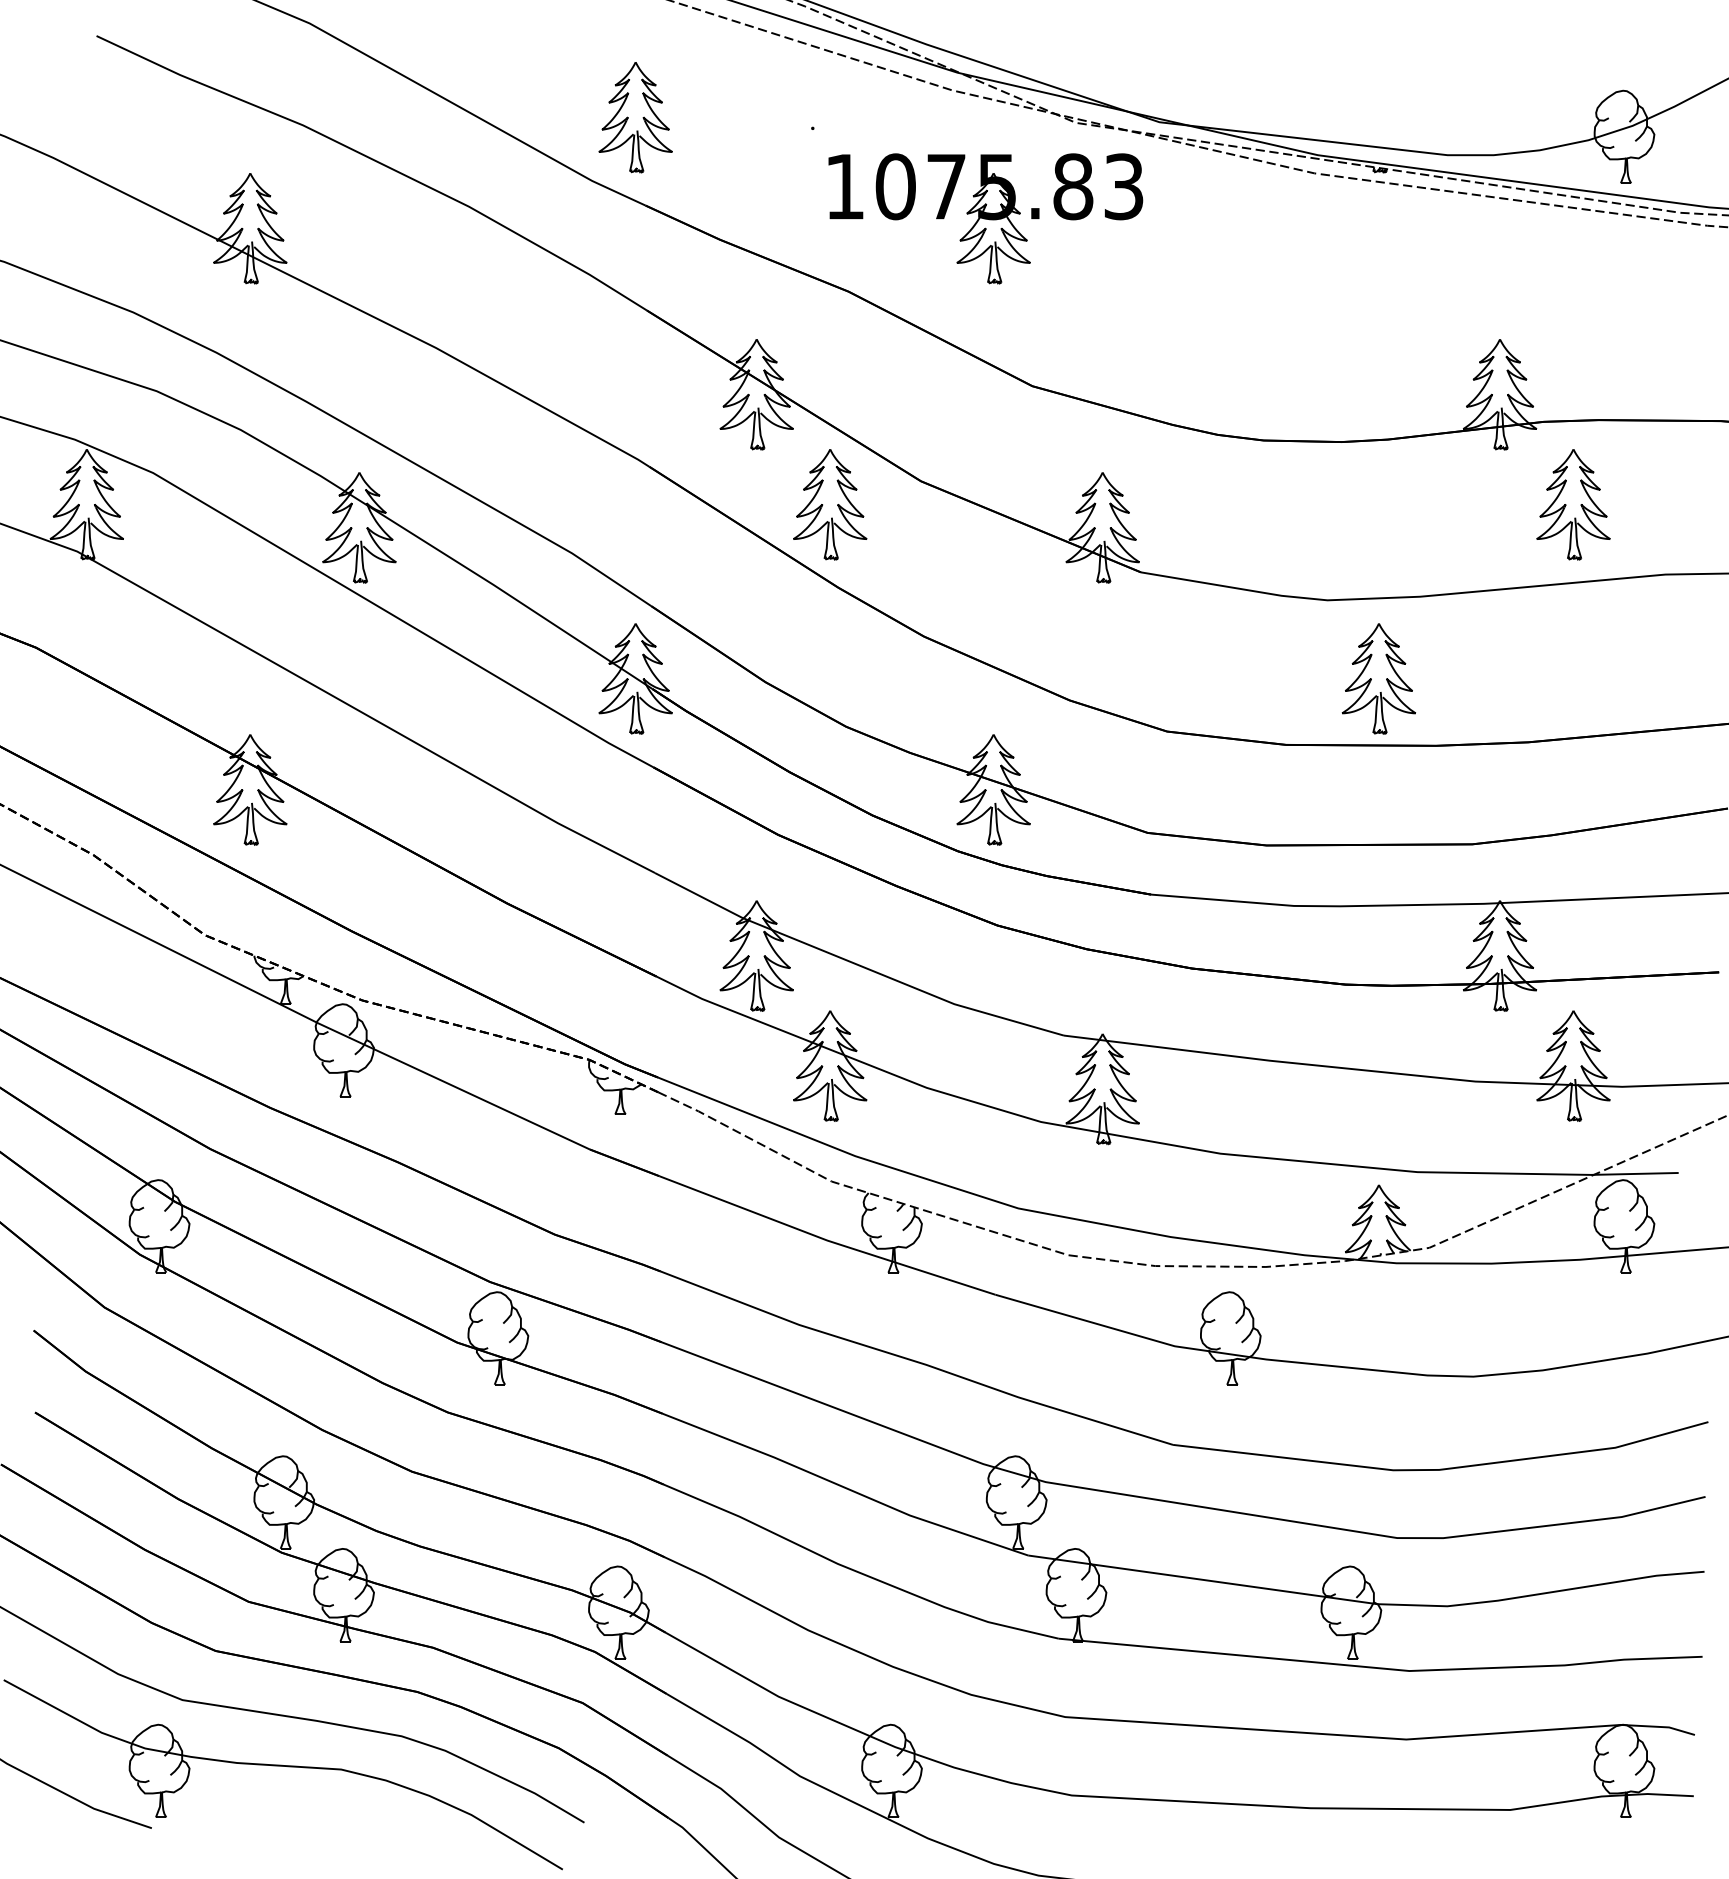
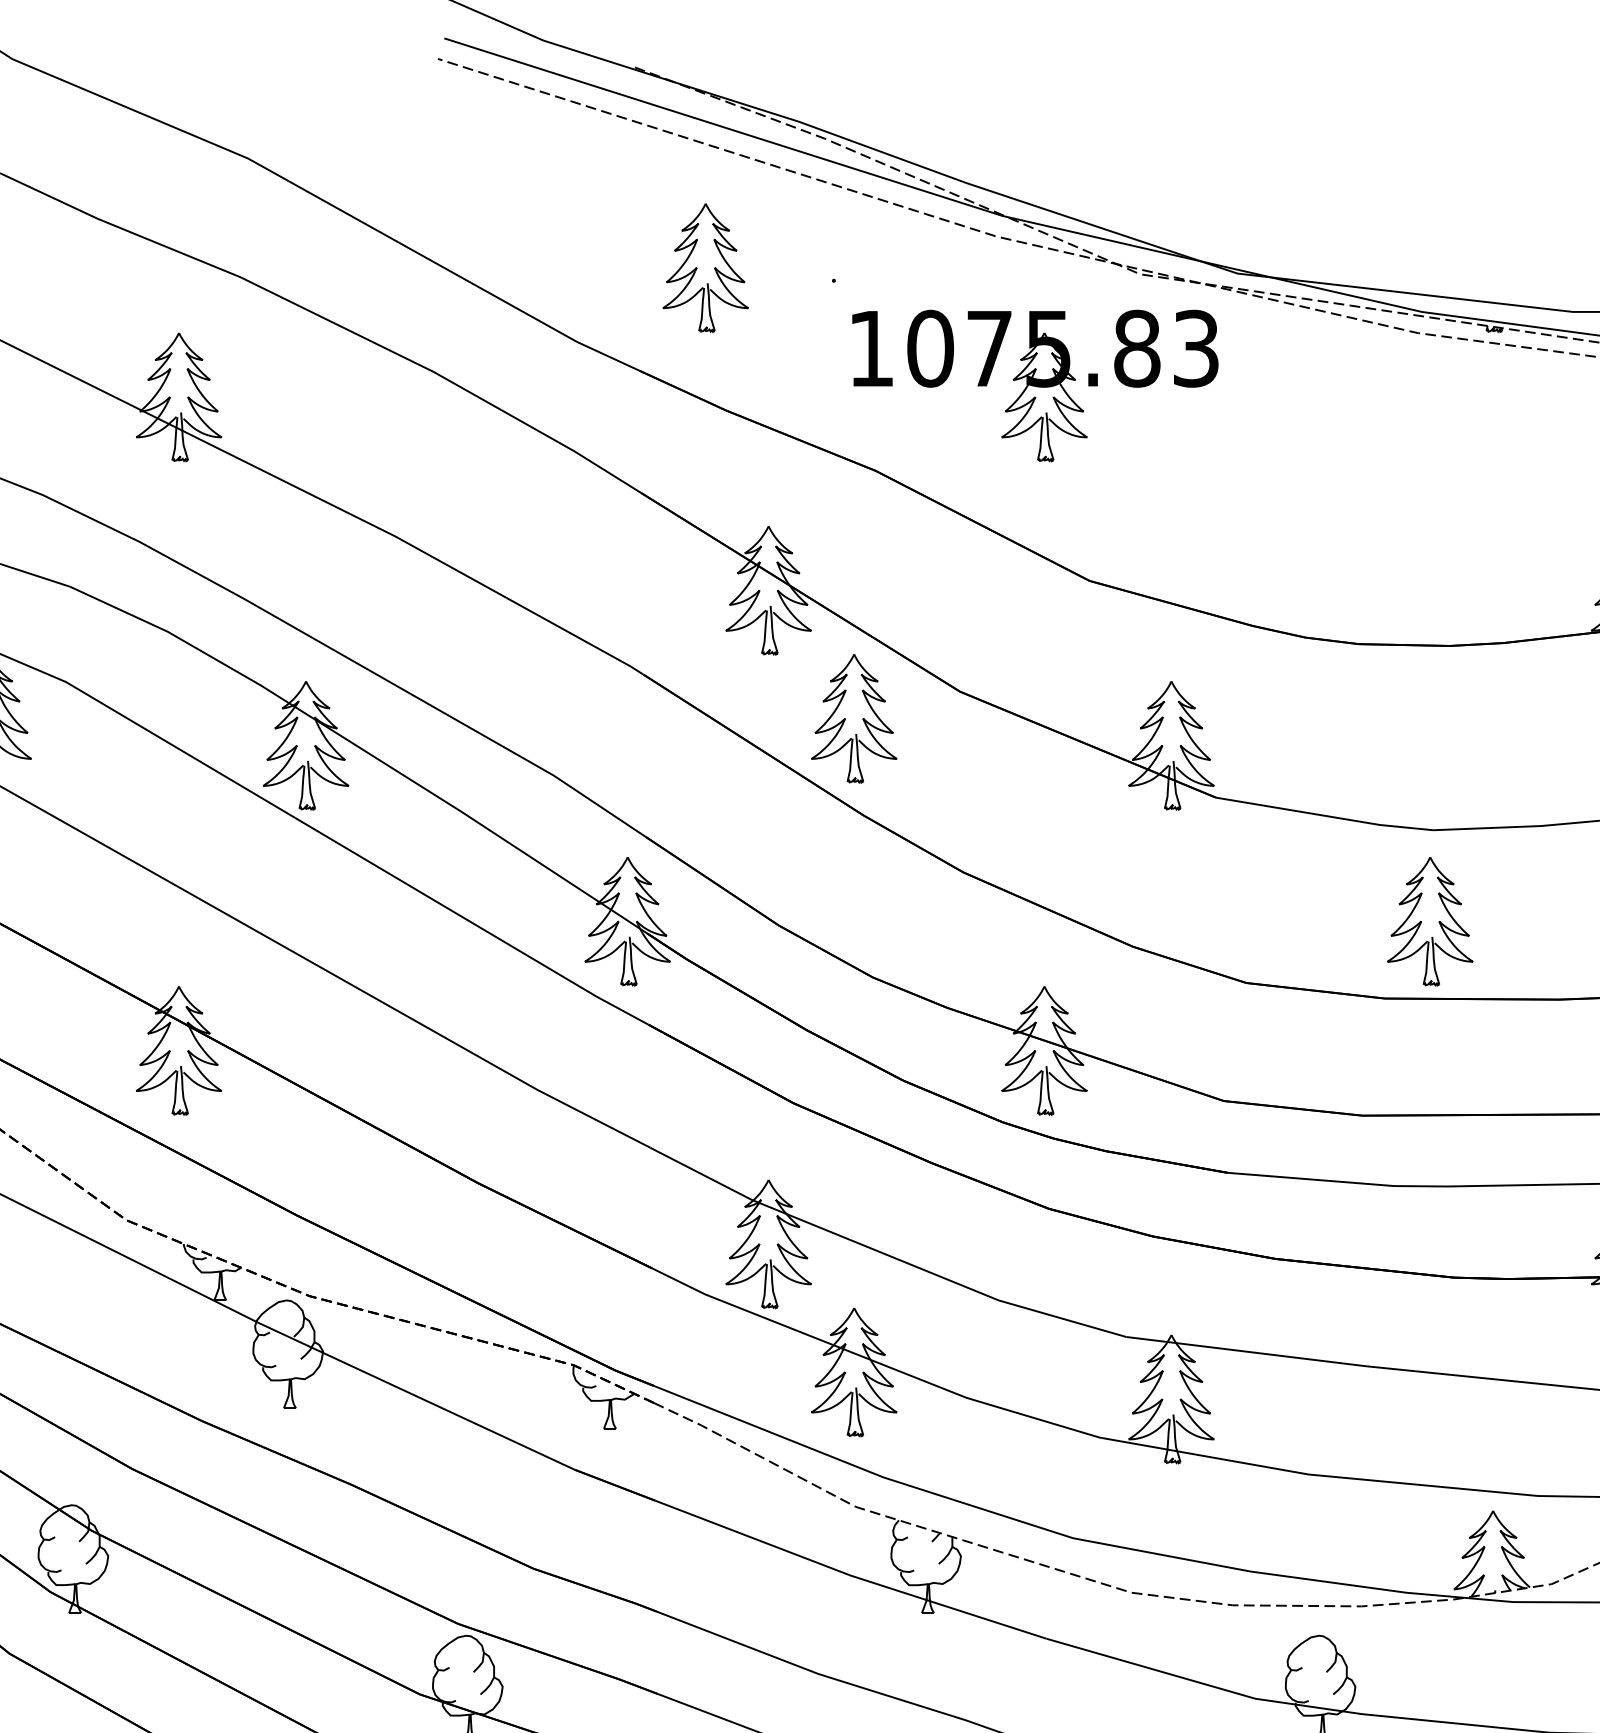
part: (635, 117) -> (705, 268), moved
part: (1378, 678) -> (1429, 921), moved

